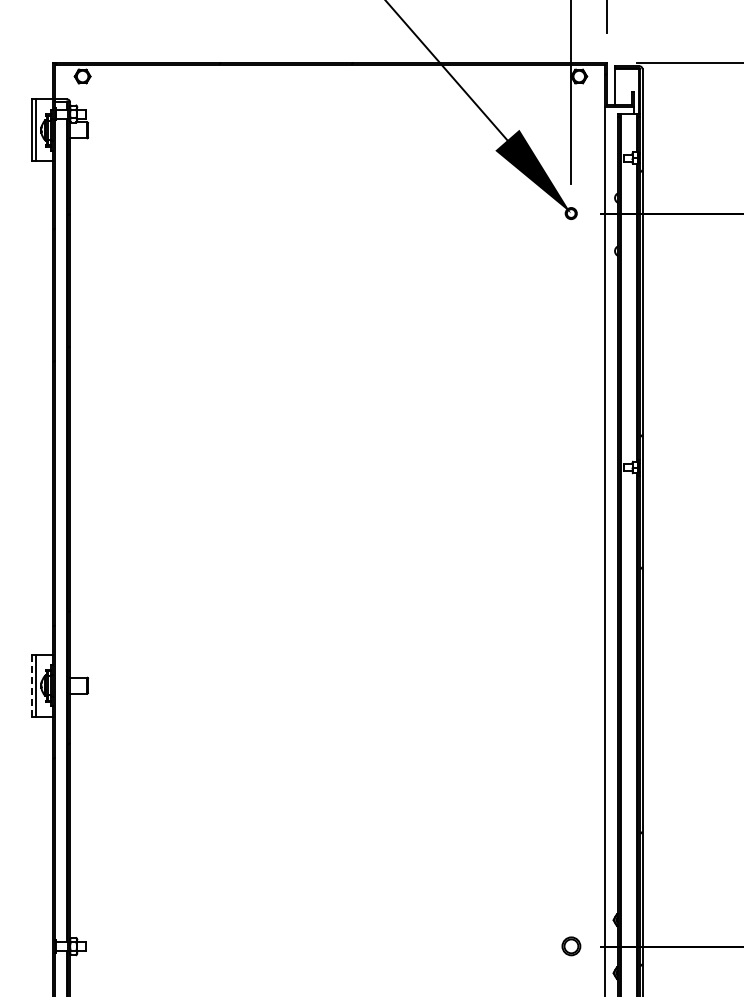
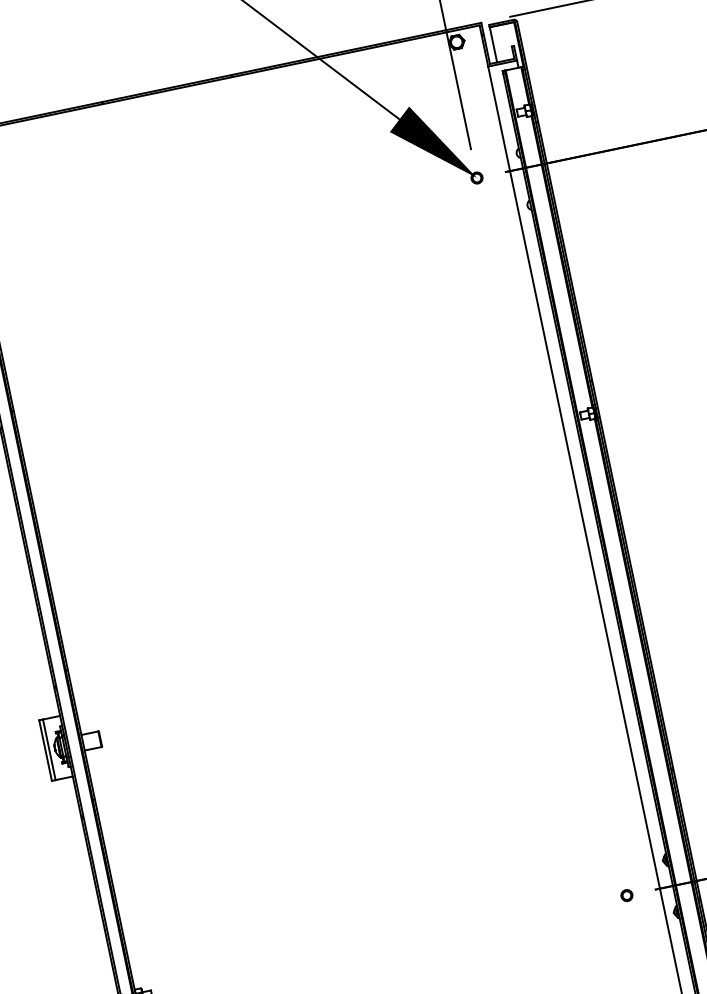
line: (31, 685) -> (45, 750), dashed -> solid
part: (570, 946) -> (626, 895), size x0.62

